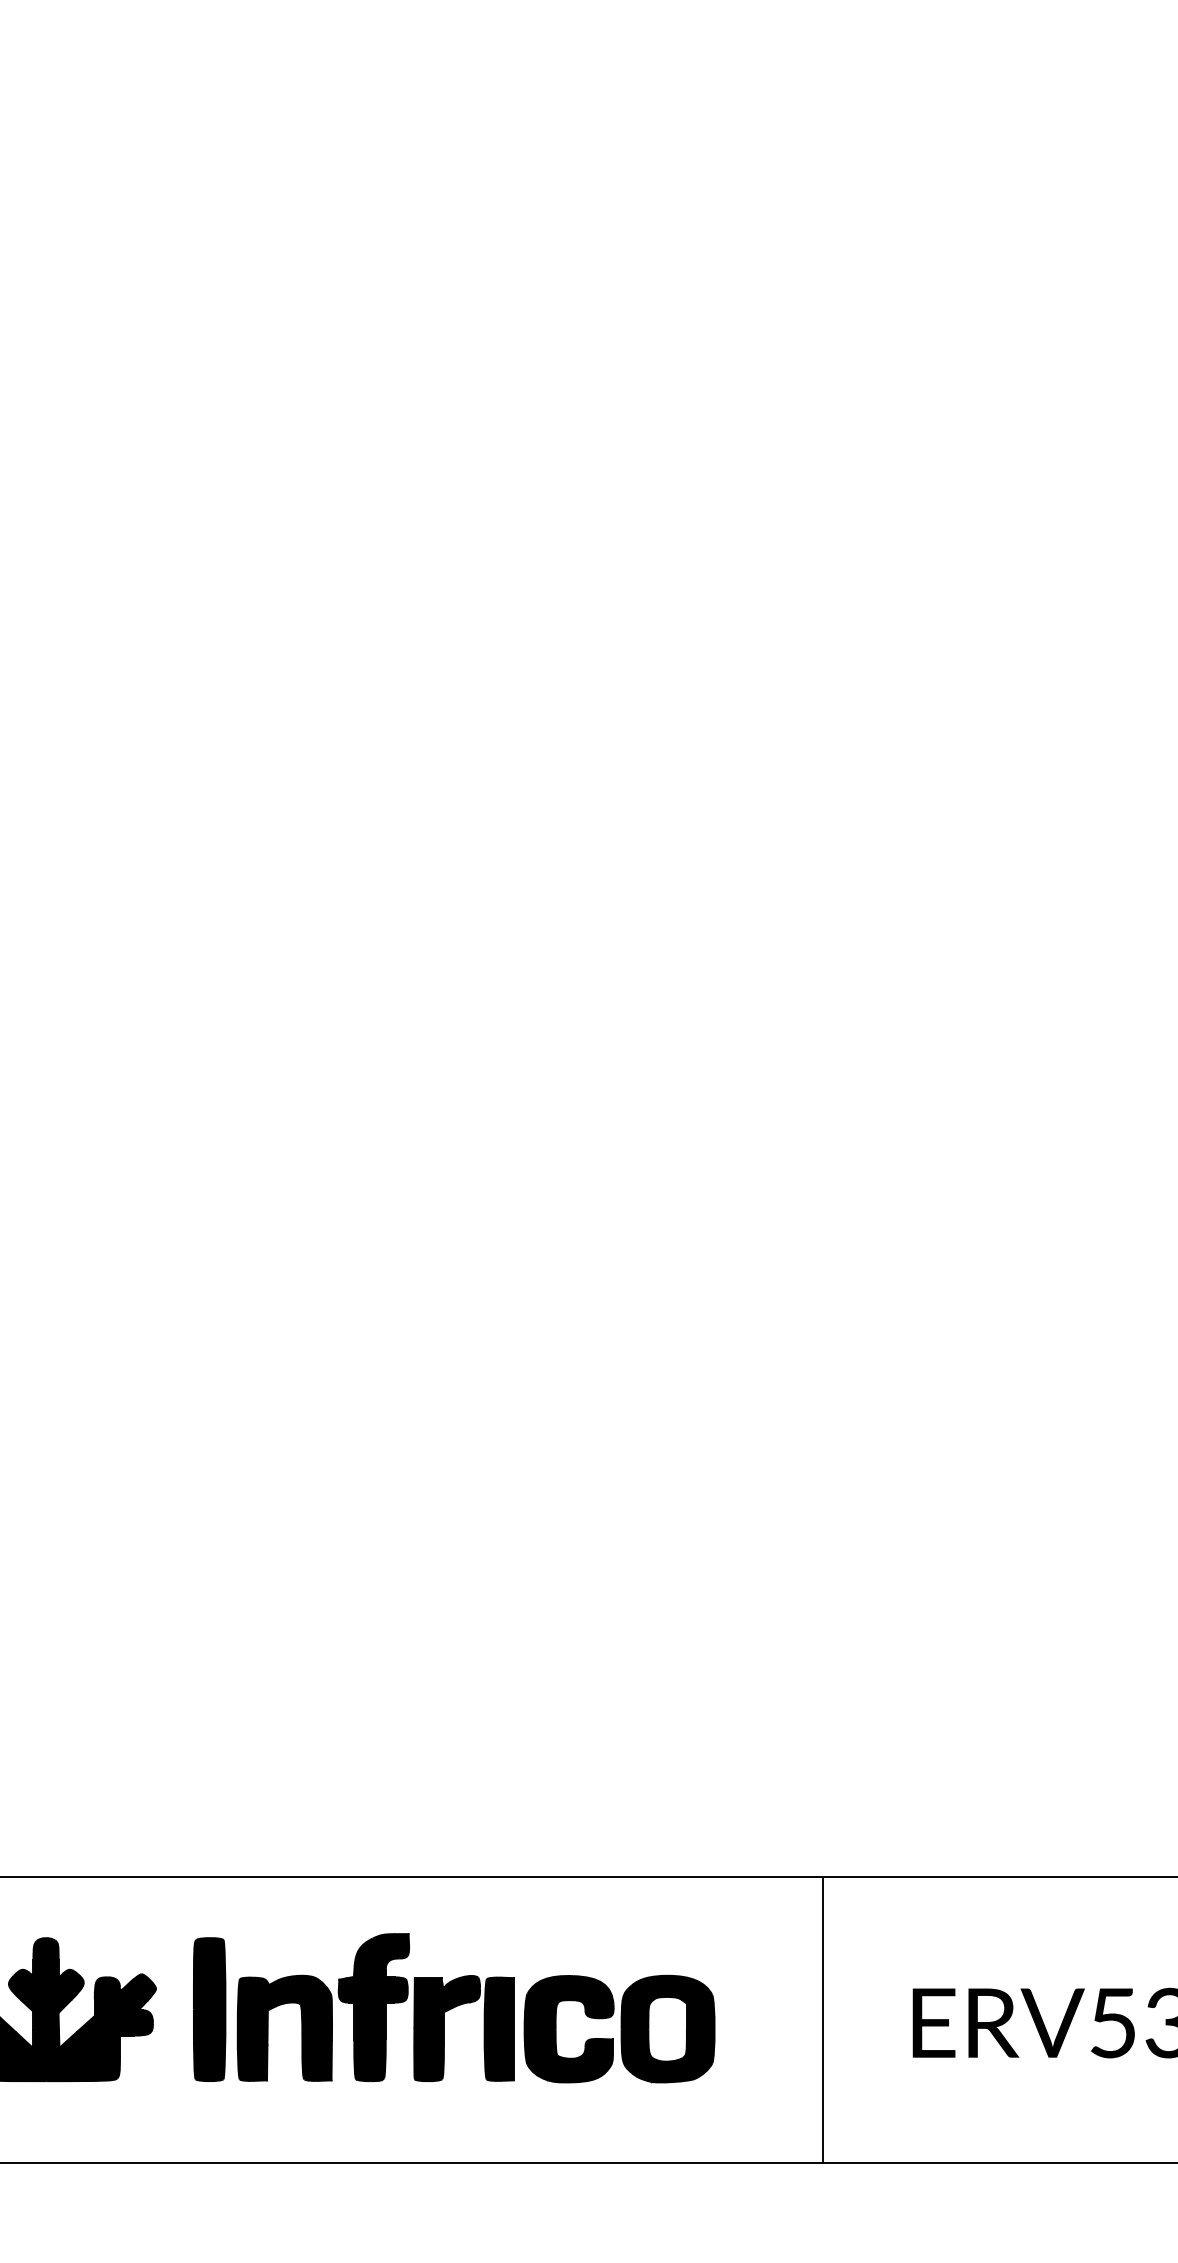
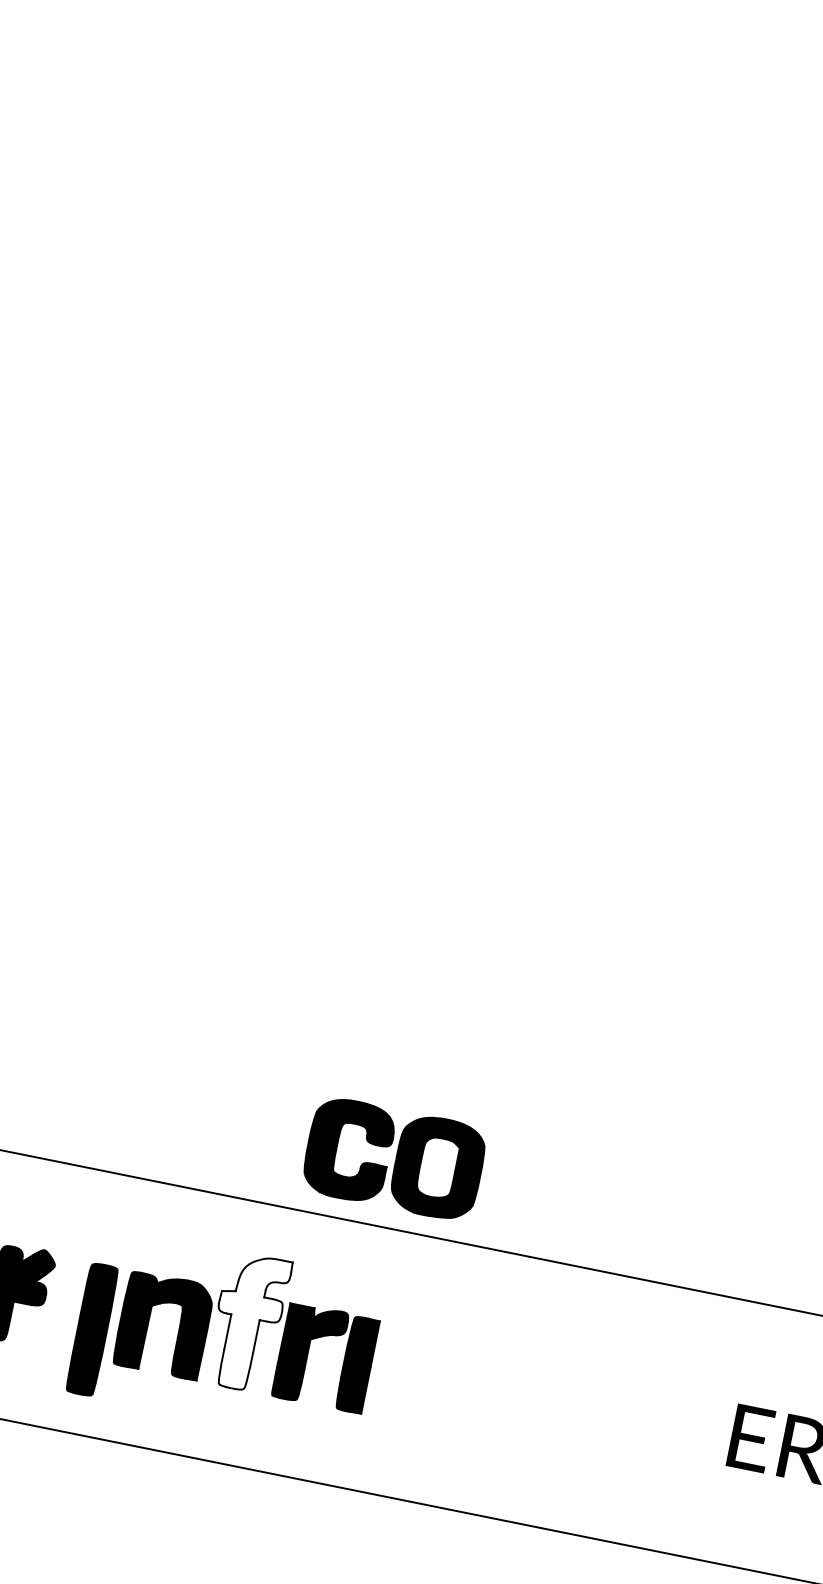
fill: (373, 2007) -> (247, 1322), removed
part: (209, 2009) -> (92, 1329), moved
line: (822, 2020) -> (650, 1415), removed
part: (619, 2028) -> (394, 1158), moved

